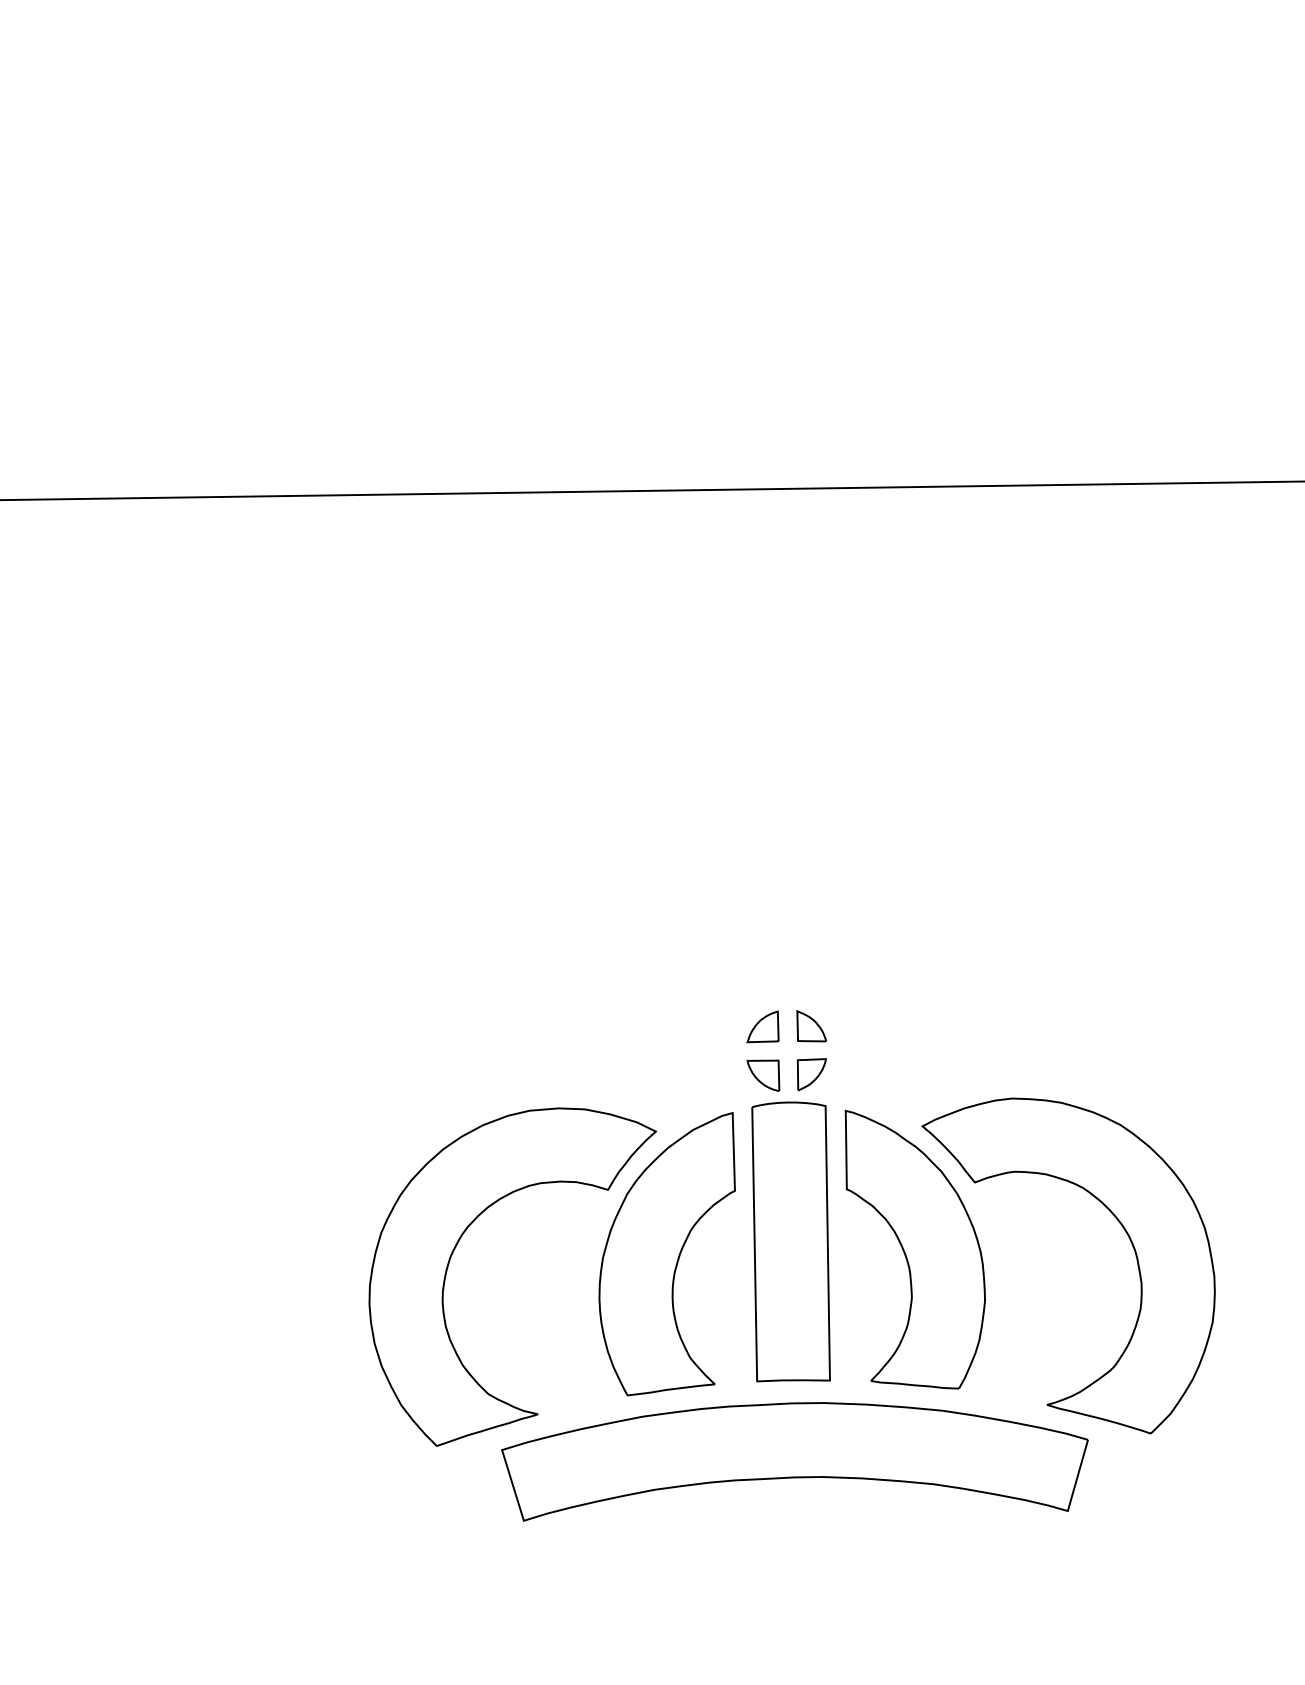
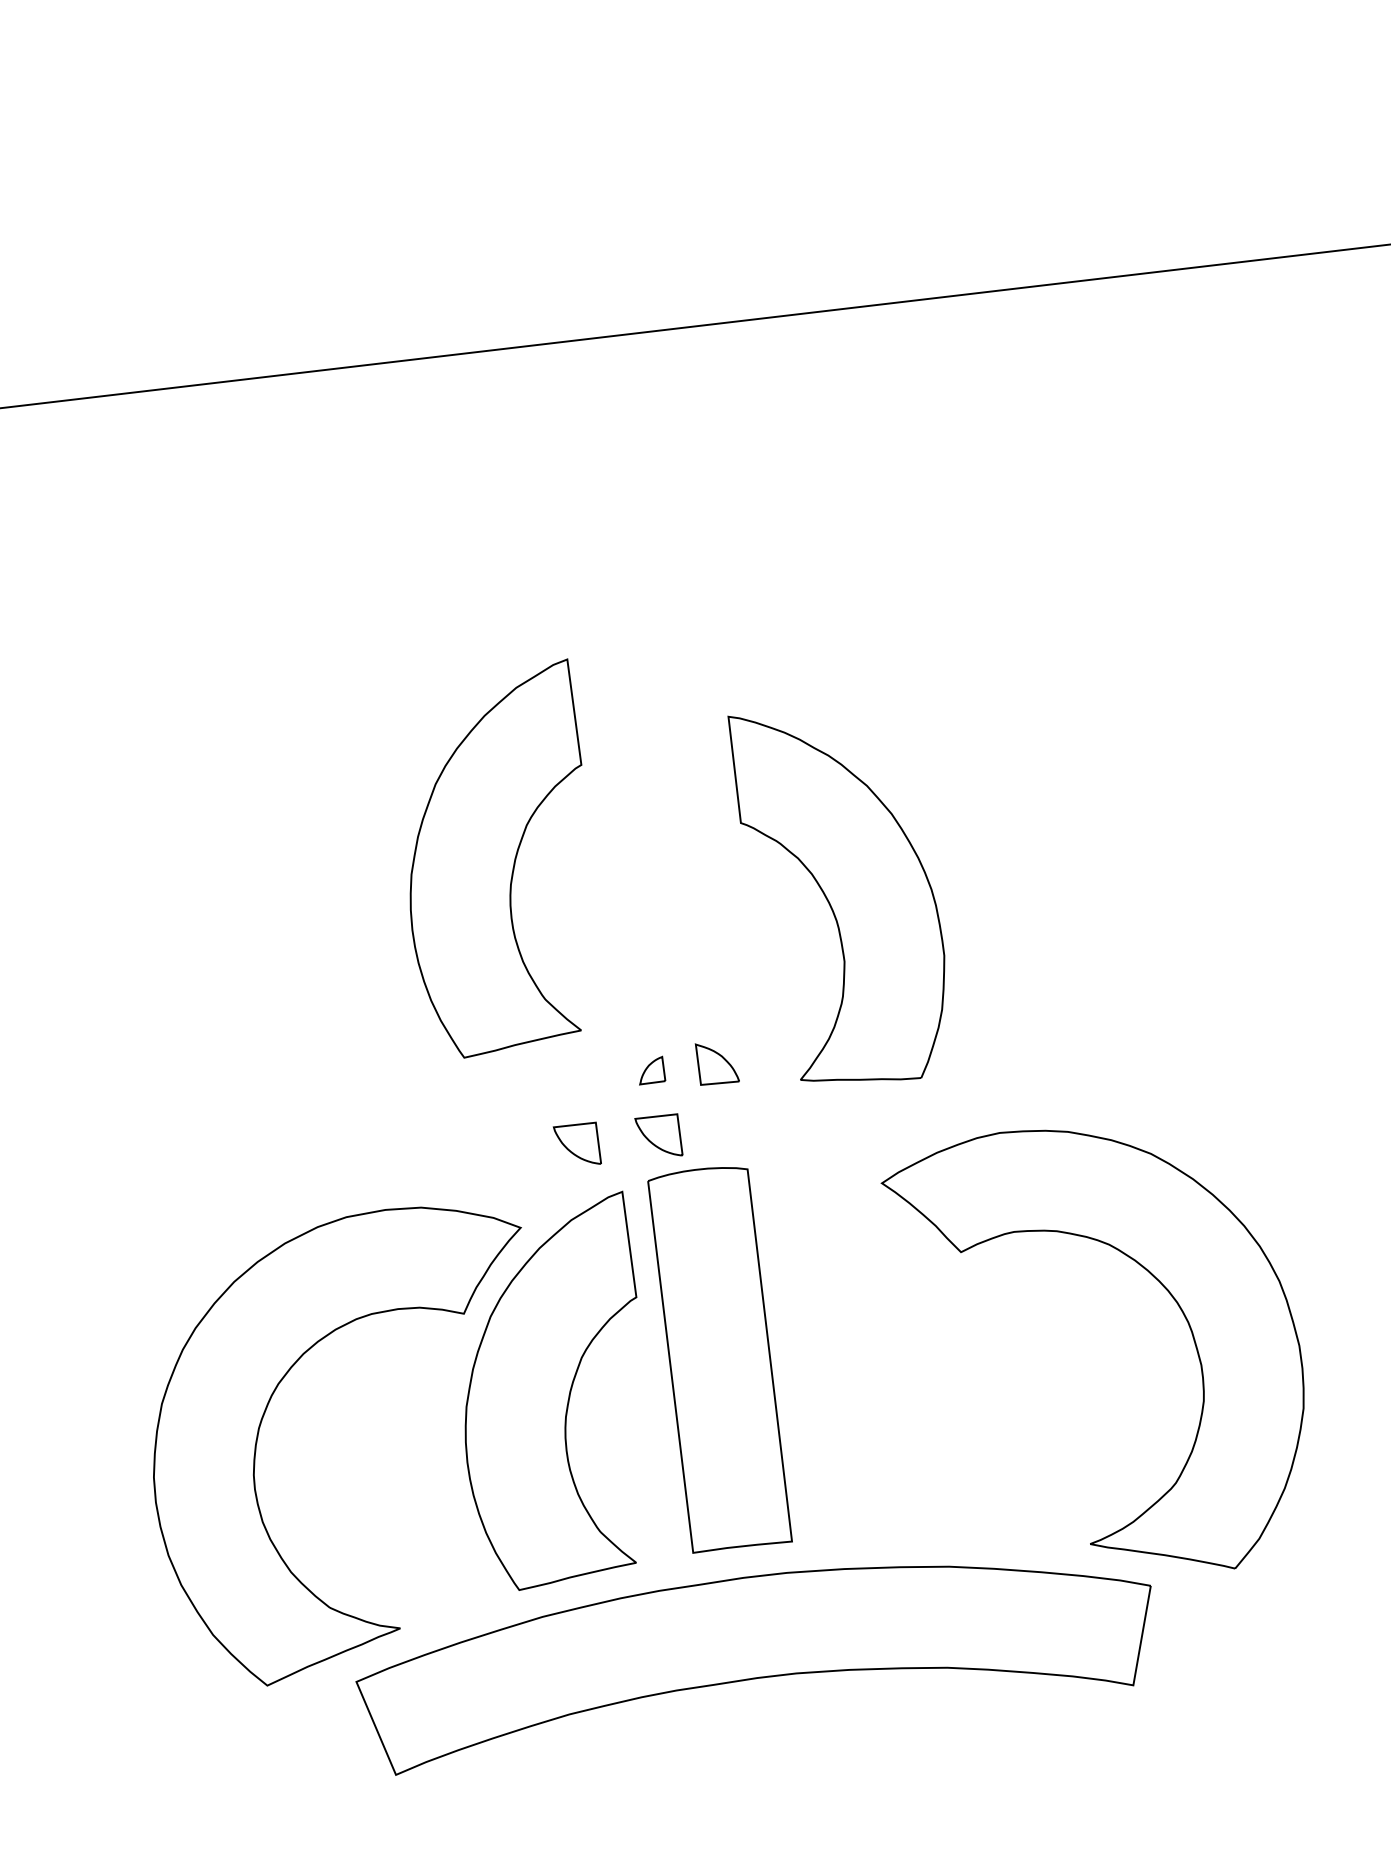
part: (666, 862) -> (497, 860), added
part: (762, 1026) -> (650, 1070), size x0.6
part: (811, 1074) -> (723, 1128), removed
part: (703, 1075) -> (577, 1144), added
part: (914, 1249) -> (841, 895), moved

